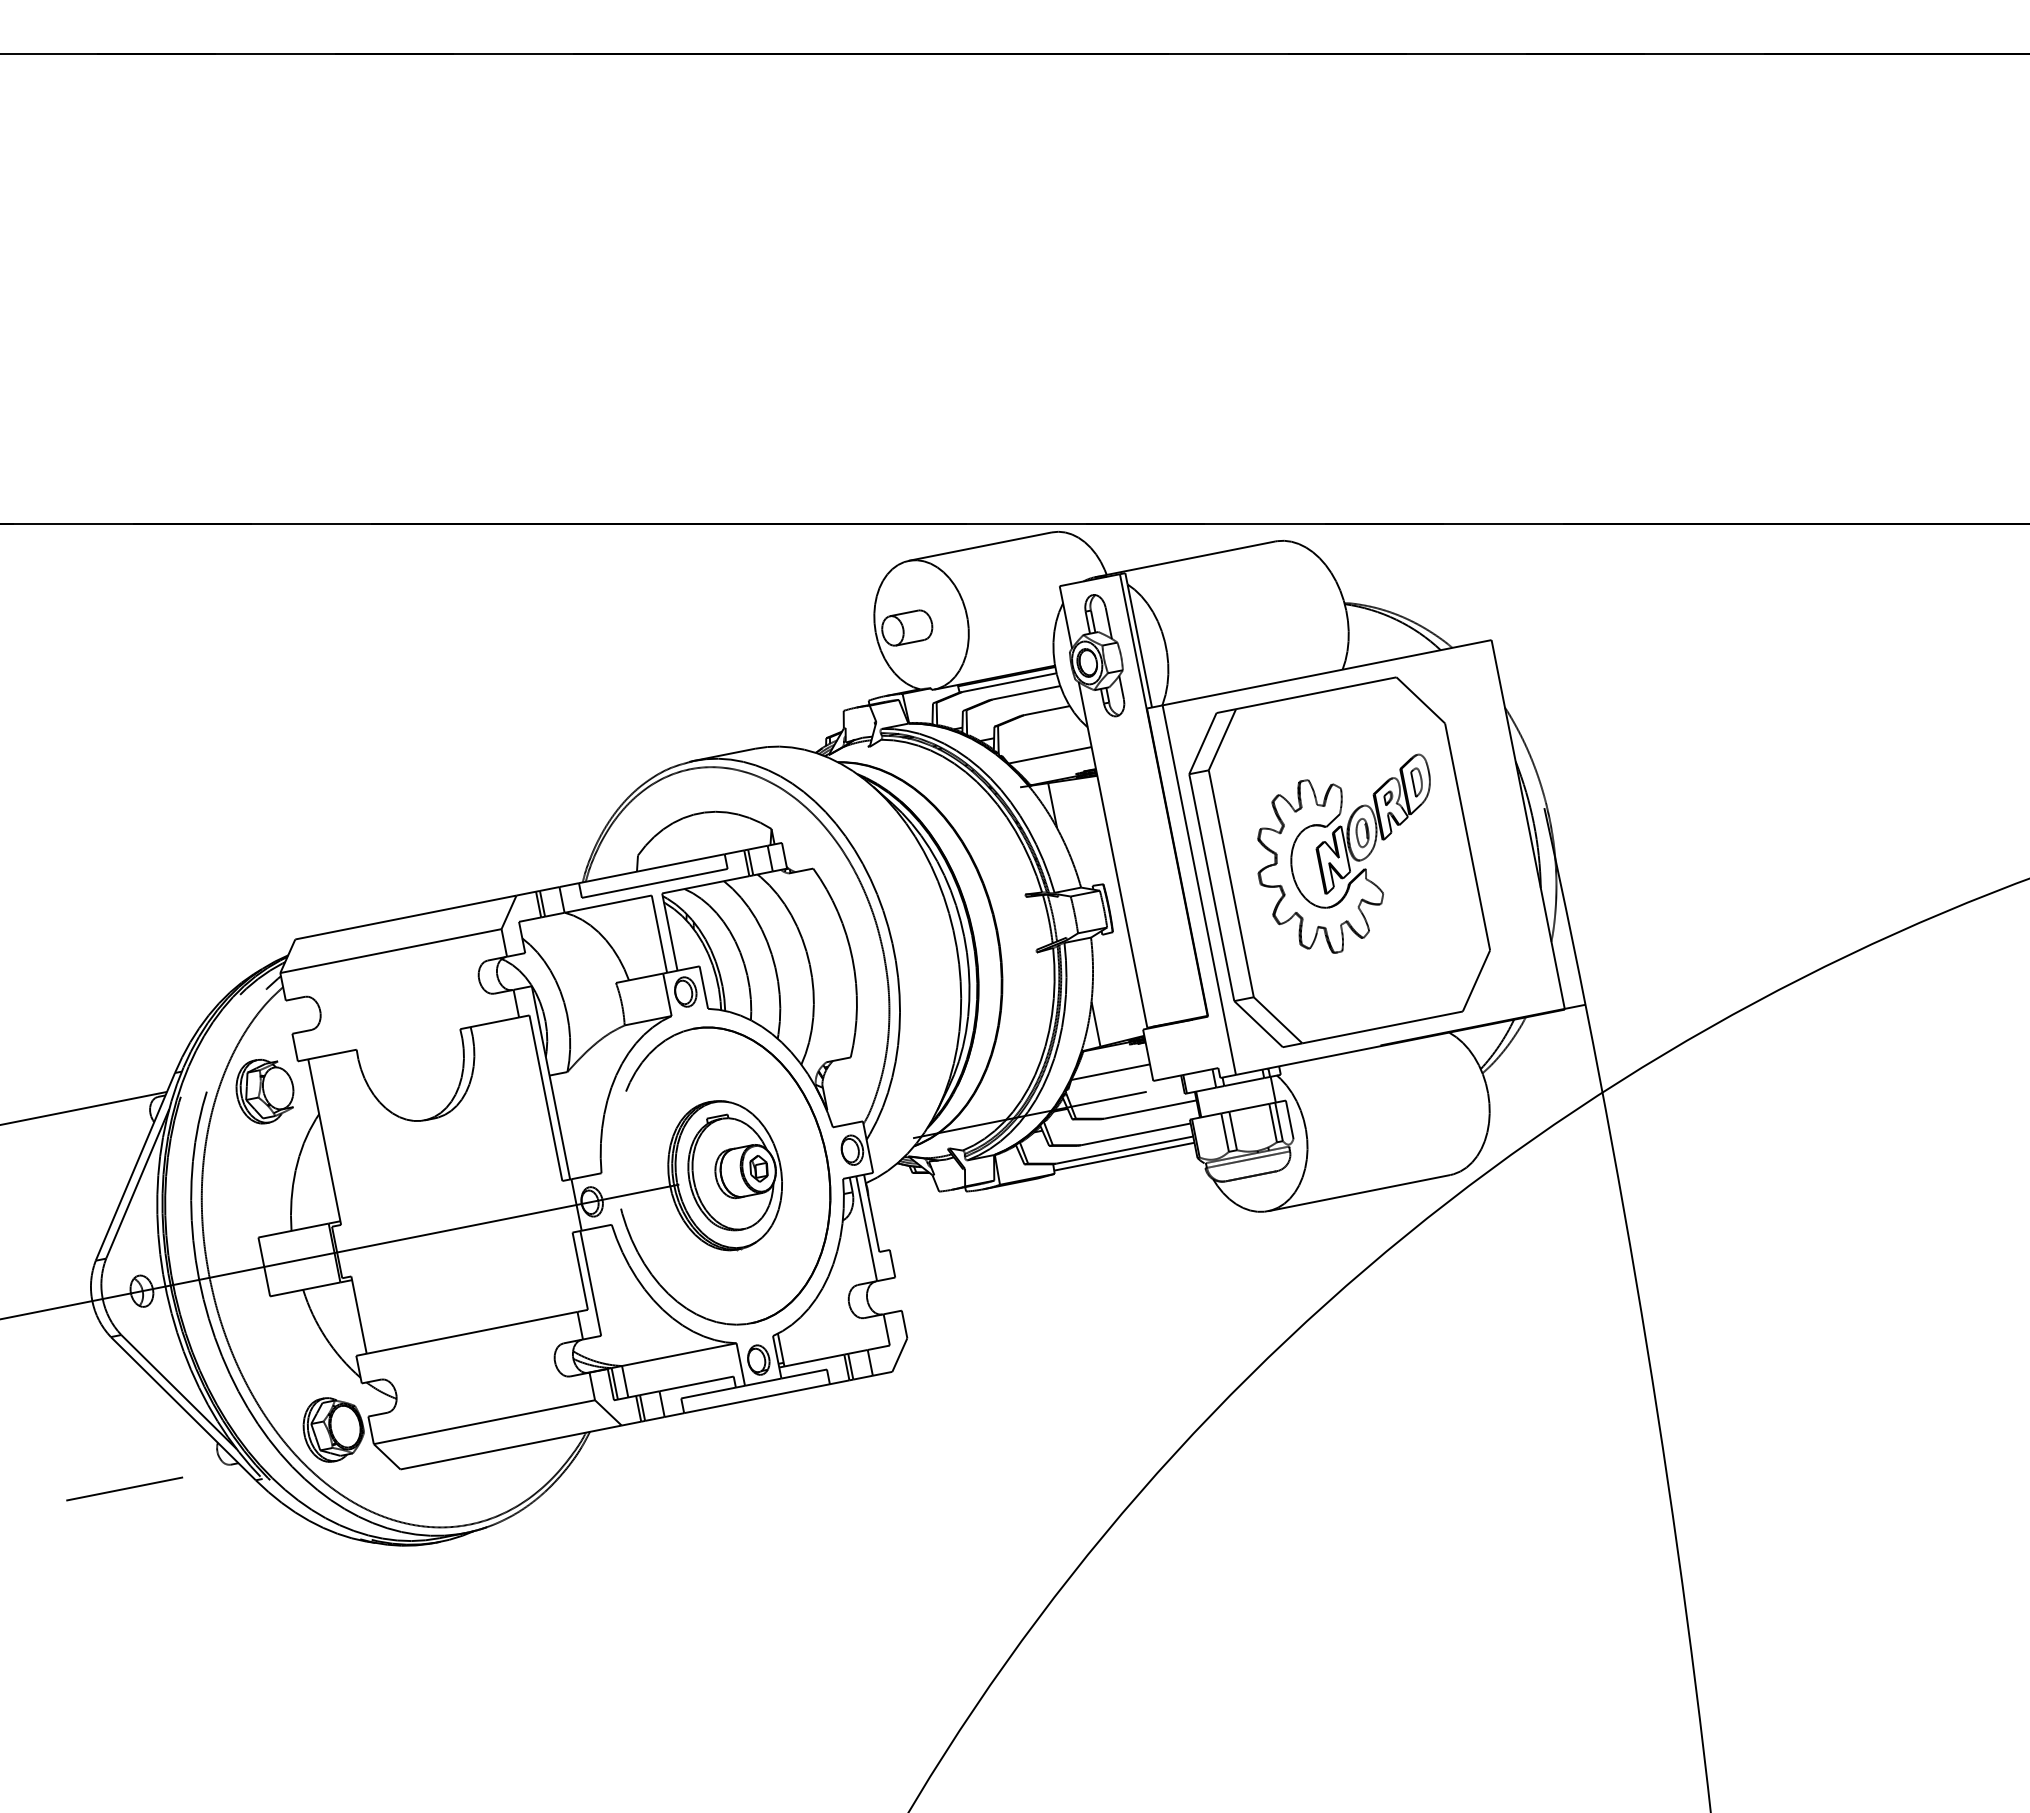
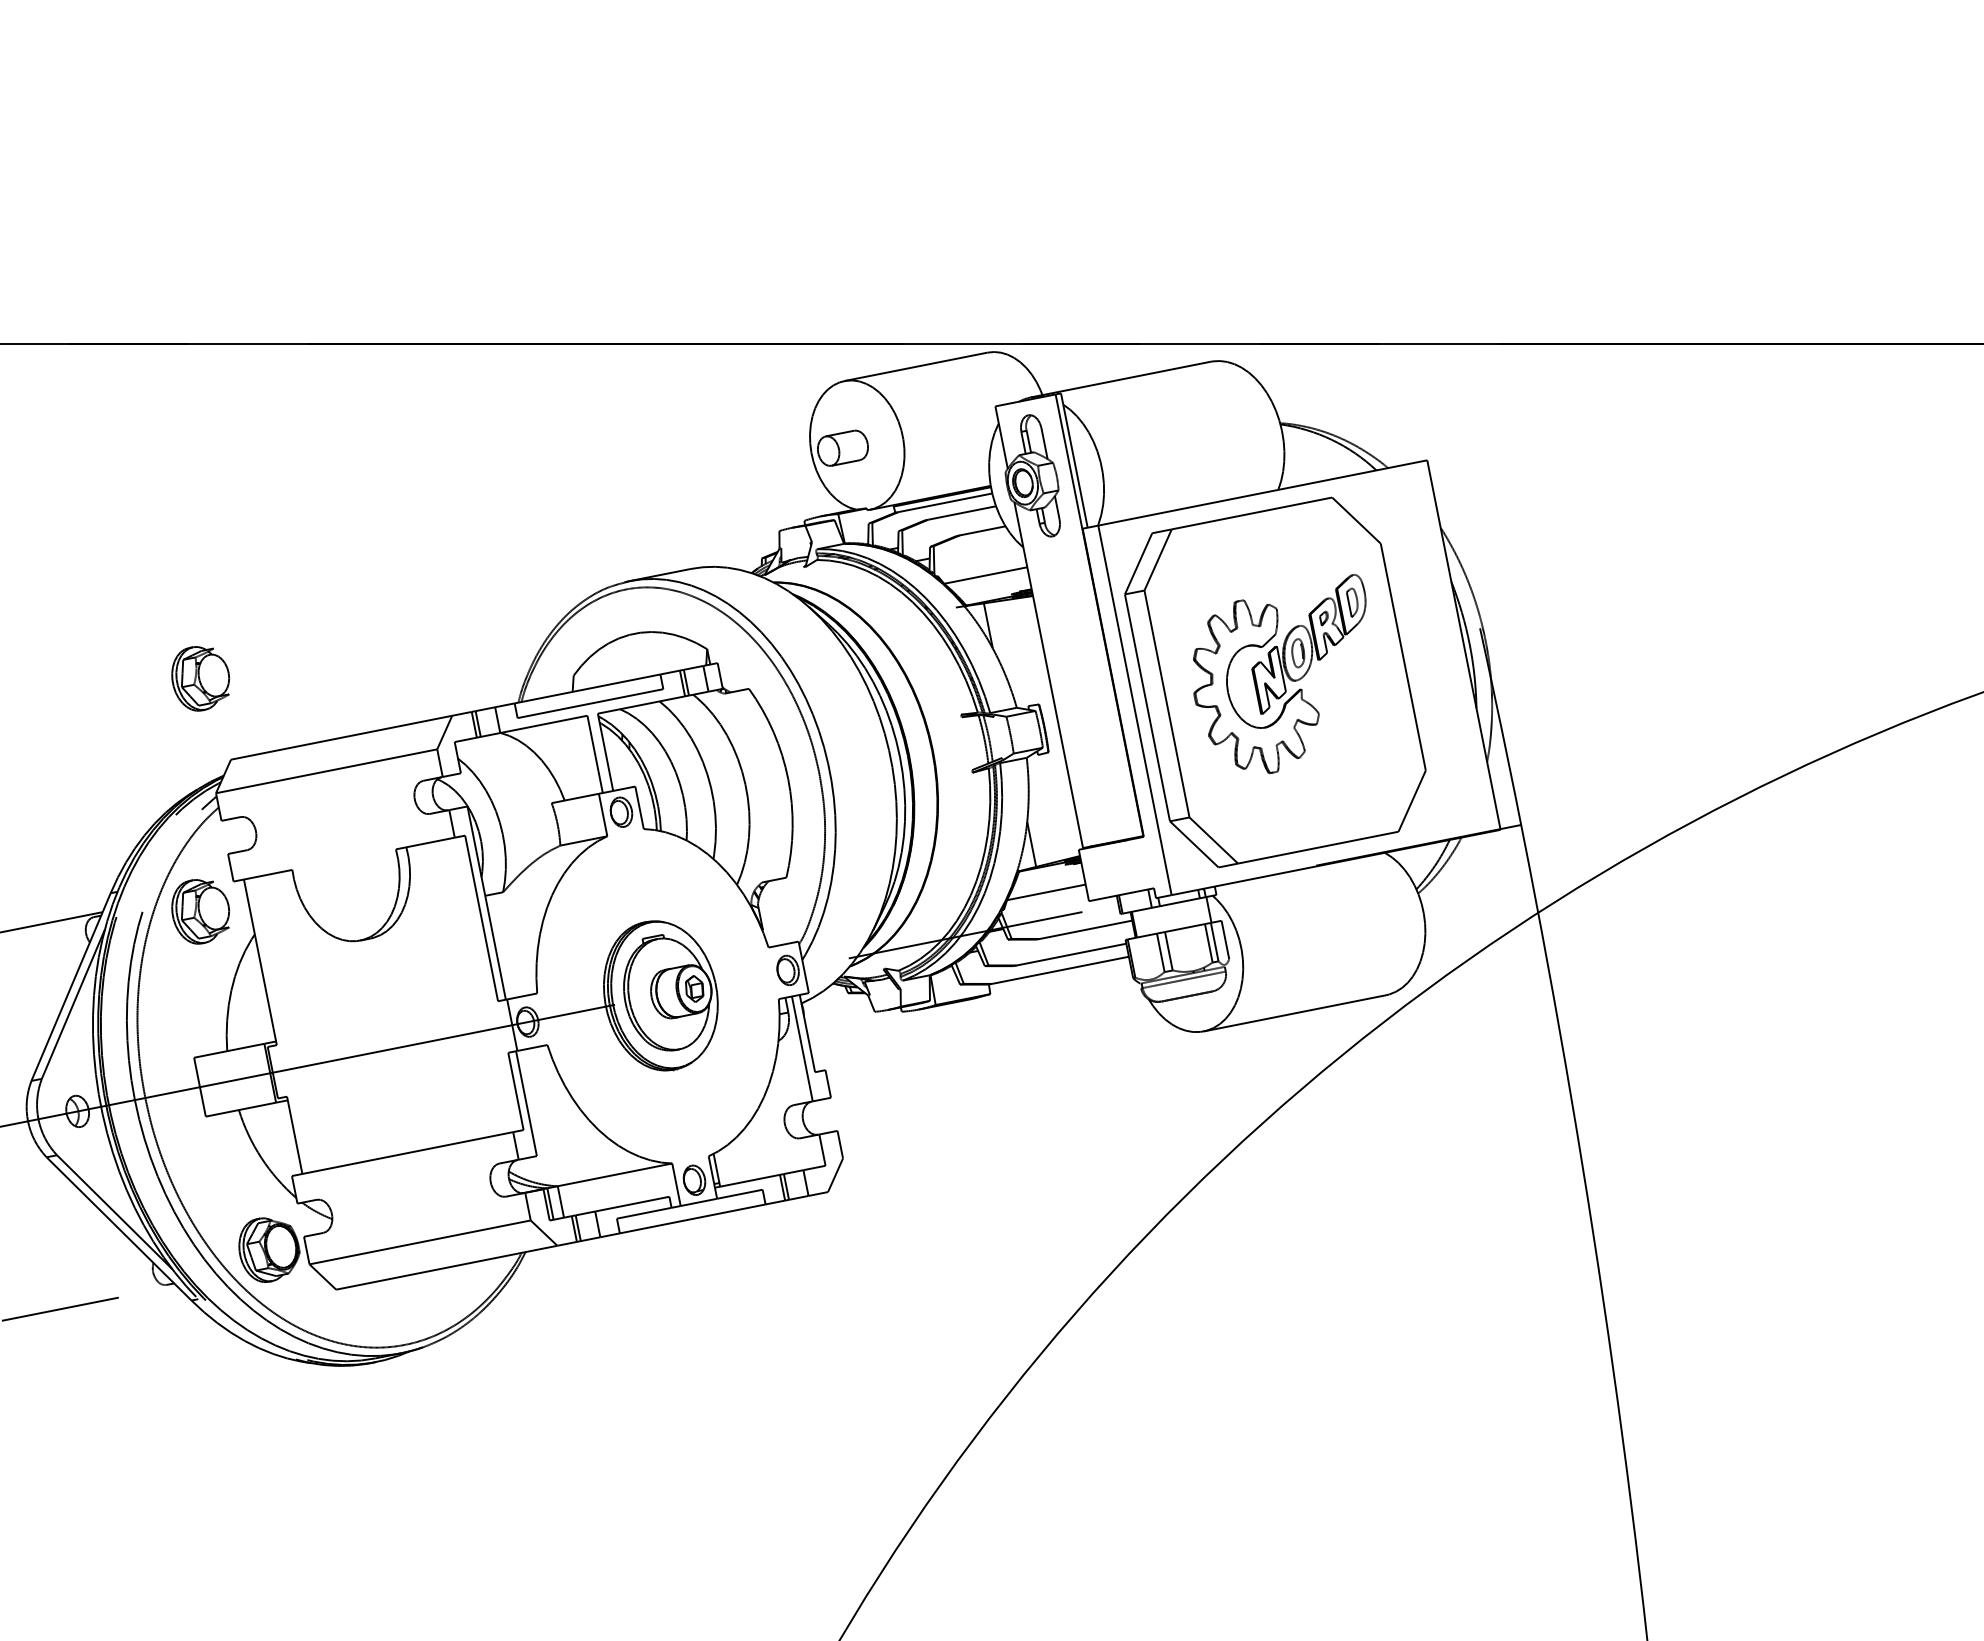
part: (264, 858) -> (200, 678), added
part: (824, 1153) -> (760, 973), removed
line: (1124, 1156) -> (1060, 976), removed

